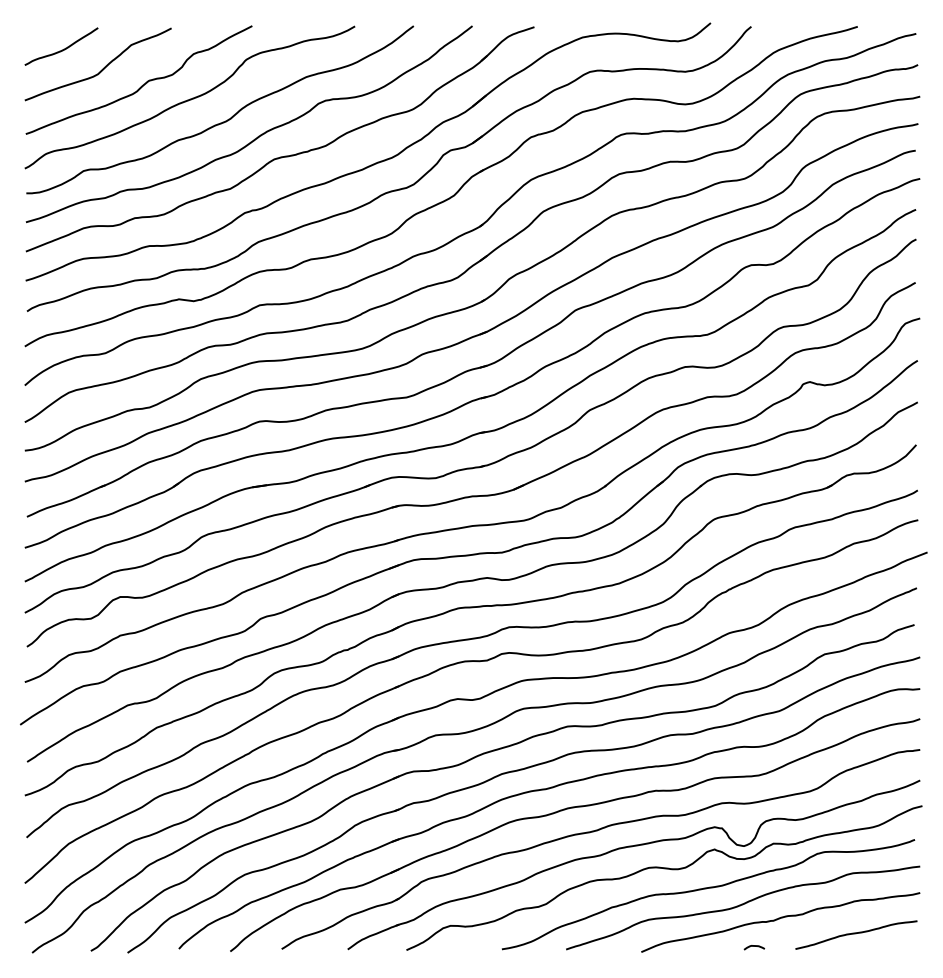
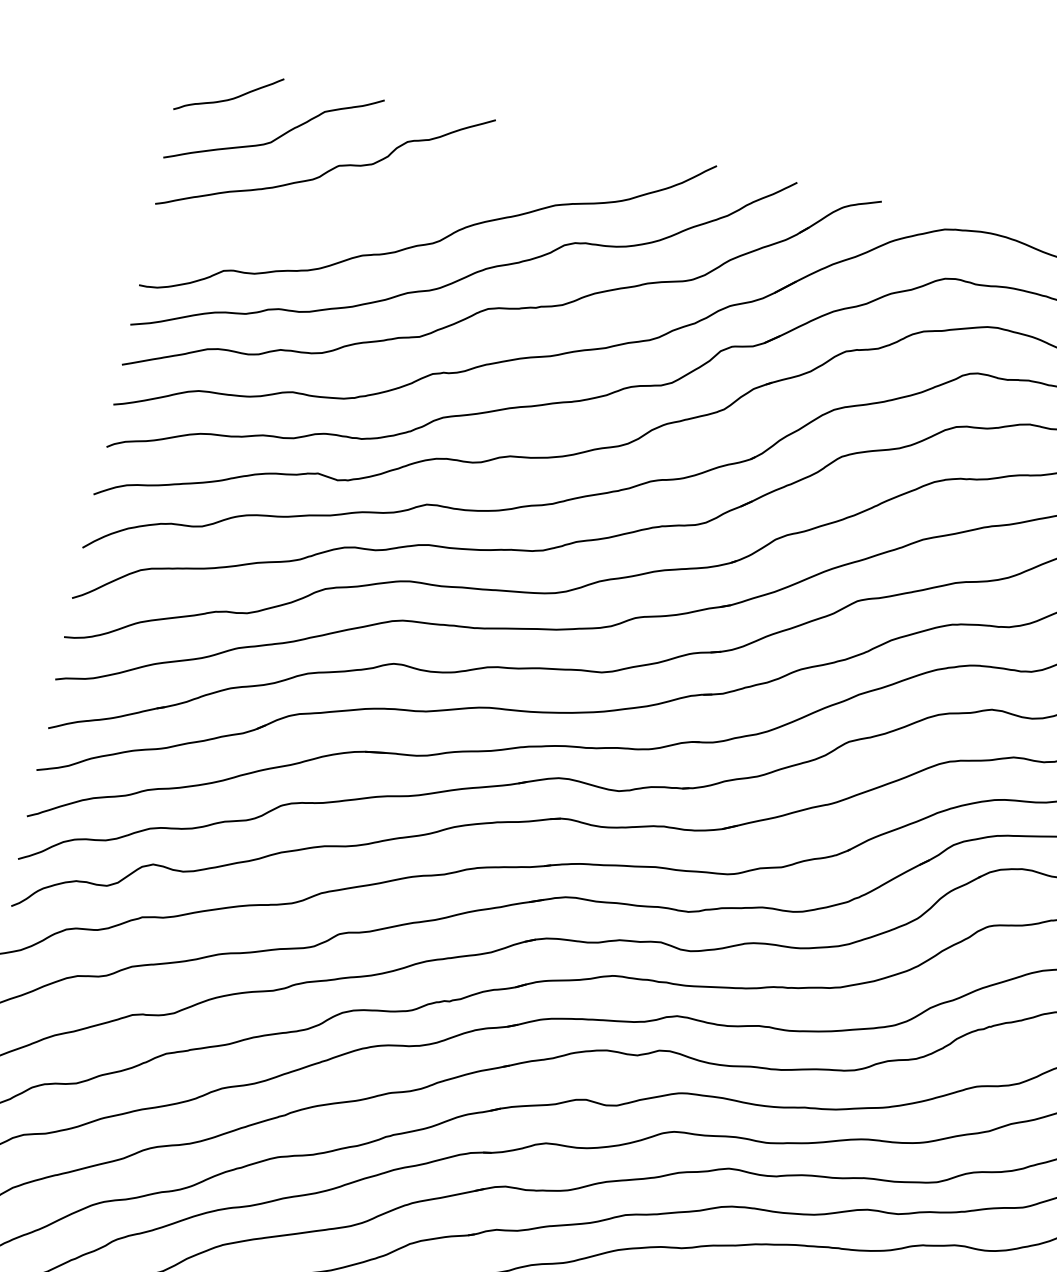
curve: (190, 98) -> (390, 201), removed

